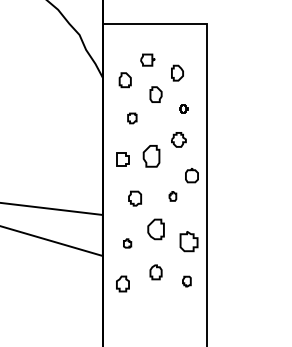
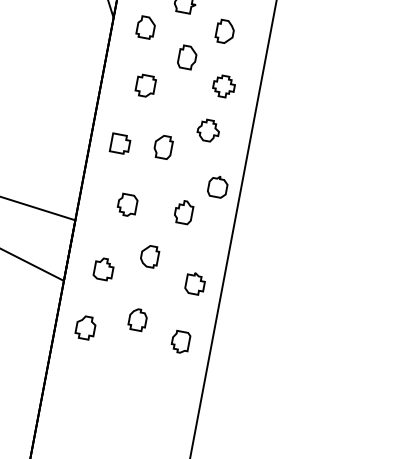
part: (183, 108) -> (224, 85), size x1.67
part: (132, 118) -> (145, 86), size x1.43
part: (150, 155) -> (162, 145), size x0.71
part: (172, 196) -> (183, 212), size x1.67
part: (155, 229) -> (148, 256), size x0.71
part: (189, 241) -> (195, 283), size x0.71
part: (127, 243) -> (103, 269), size x1.67
part: (186, 281) -> (180, 341), size x1.43

